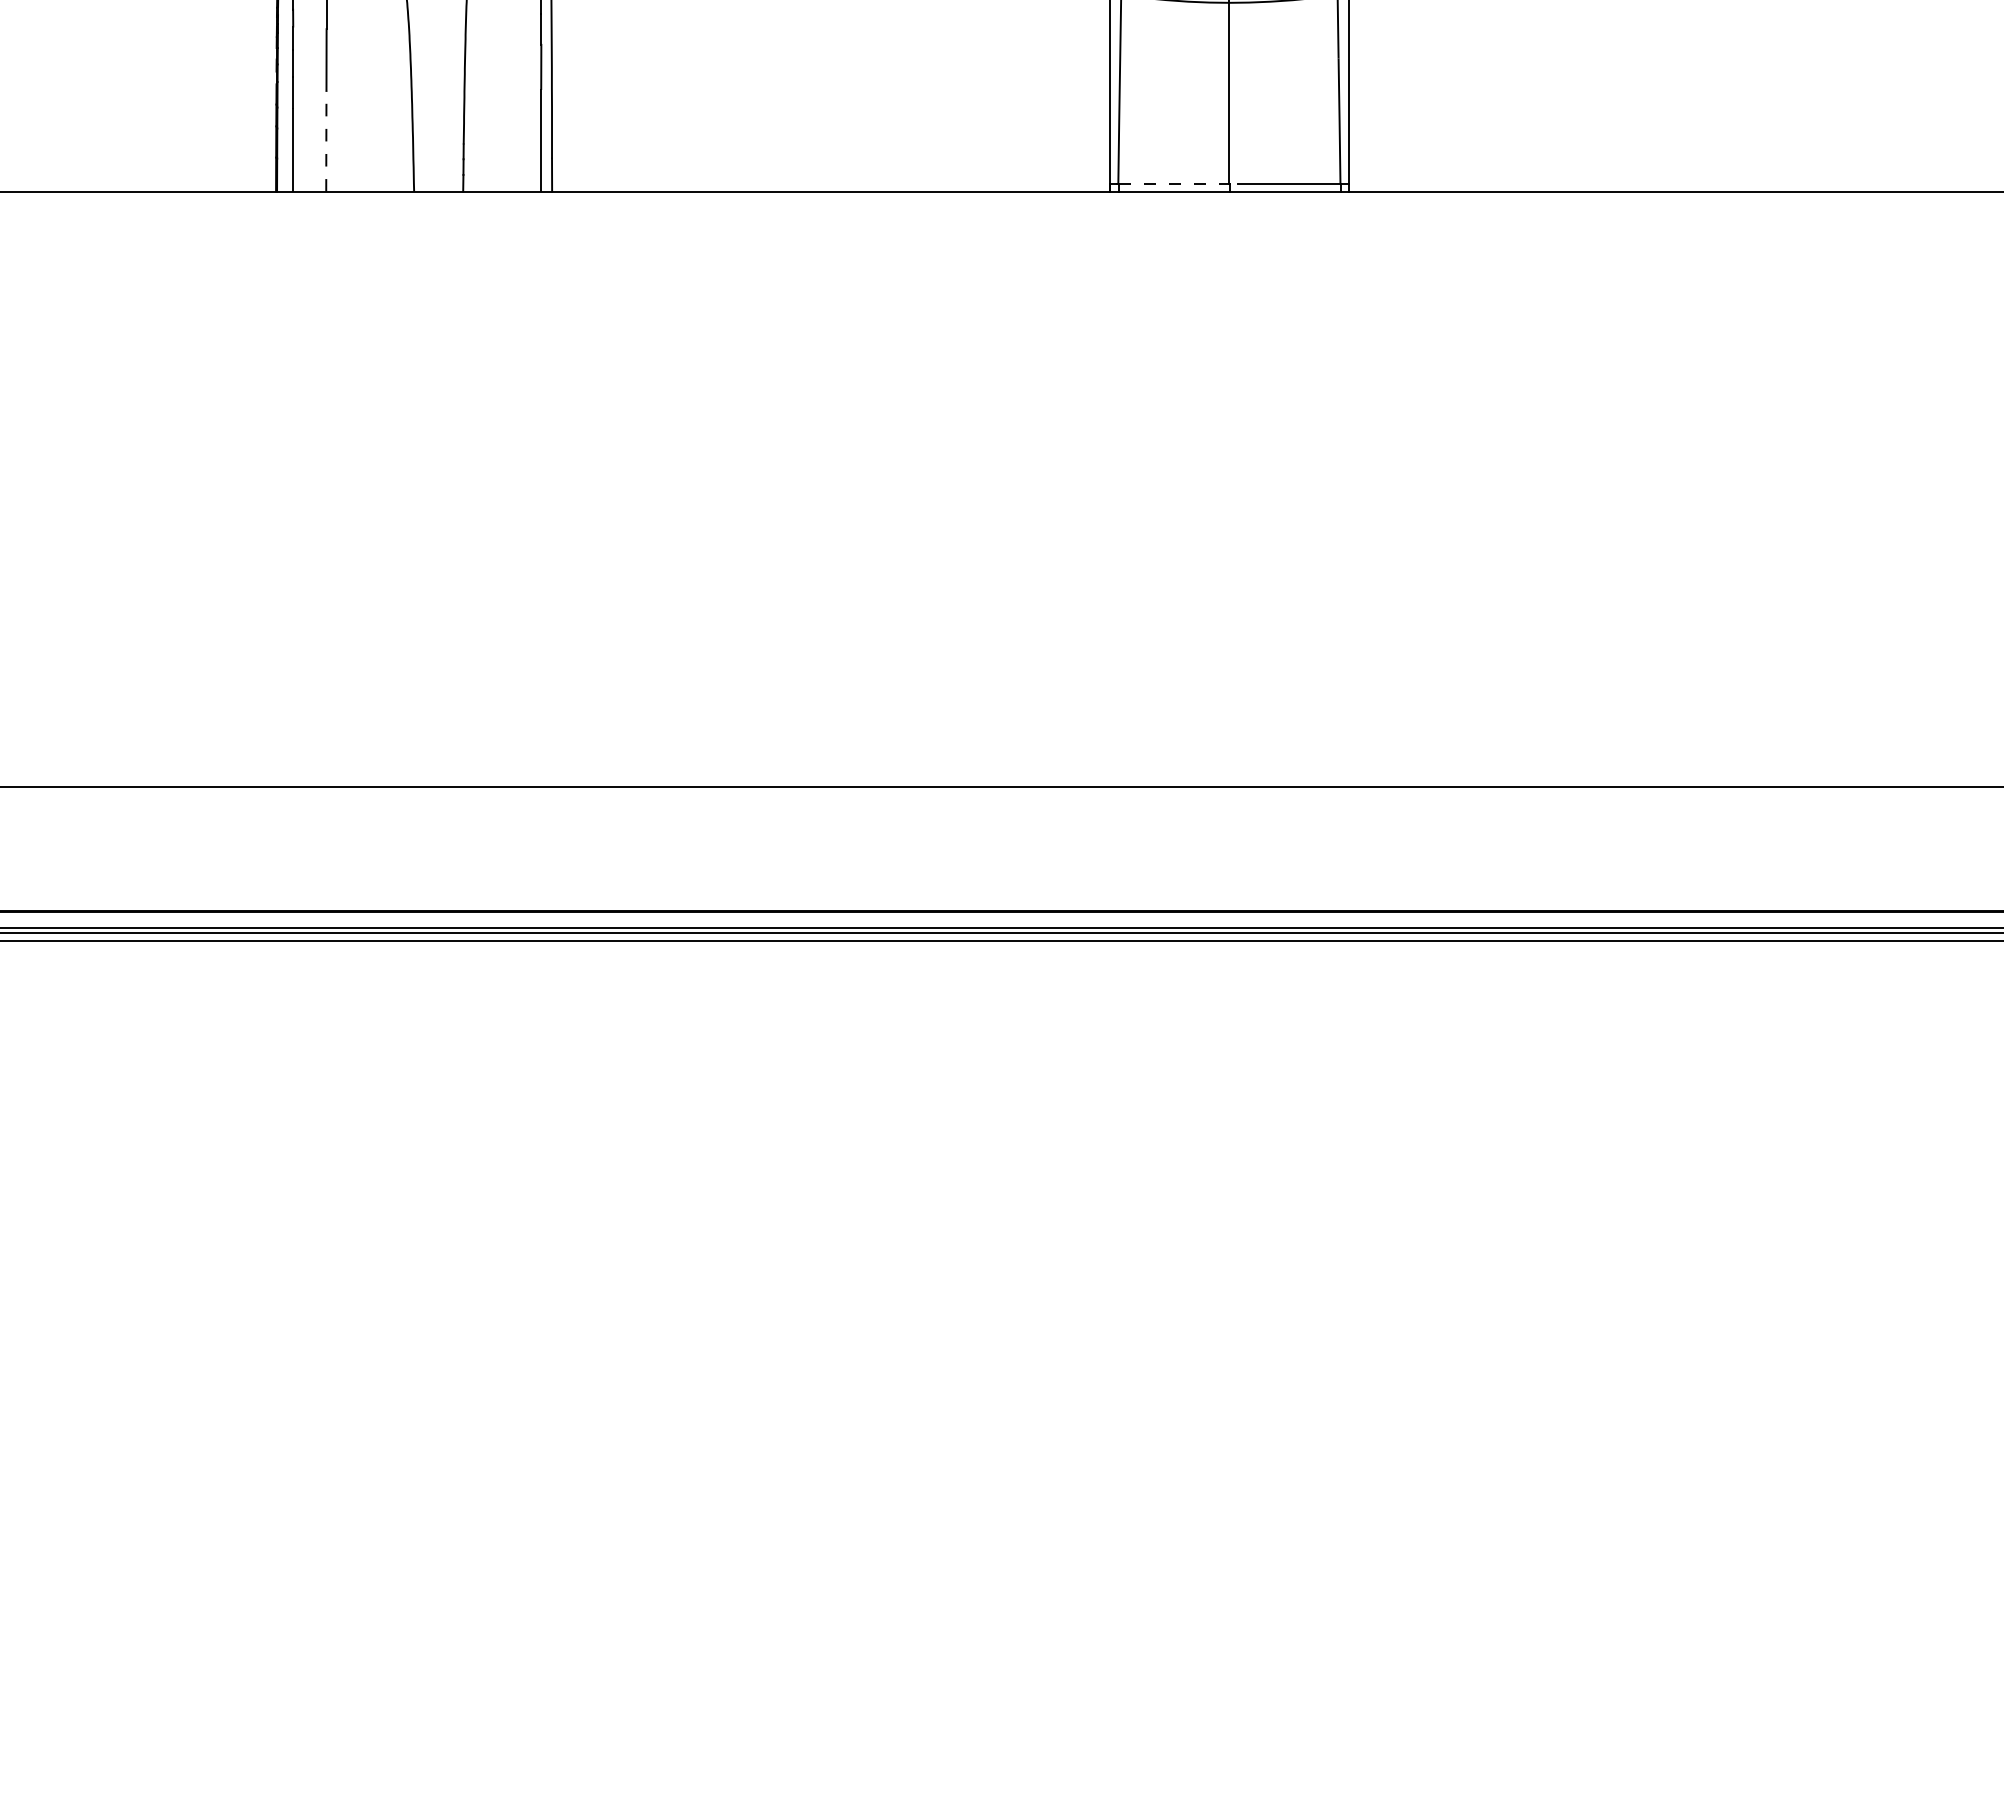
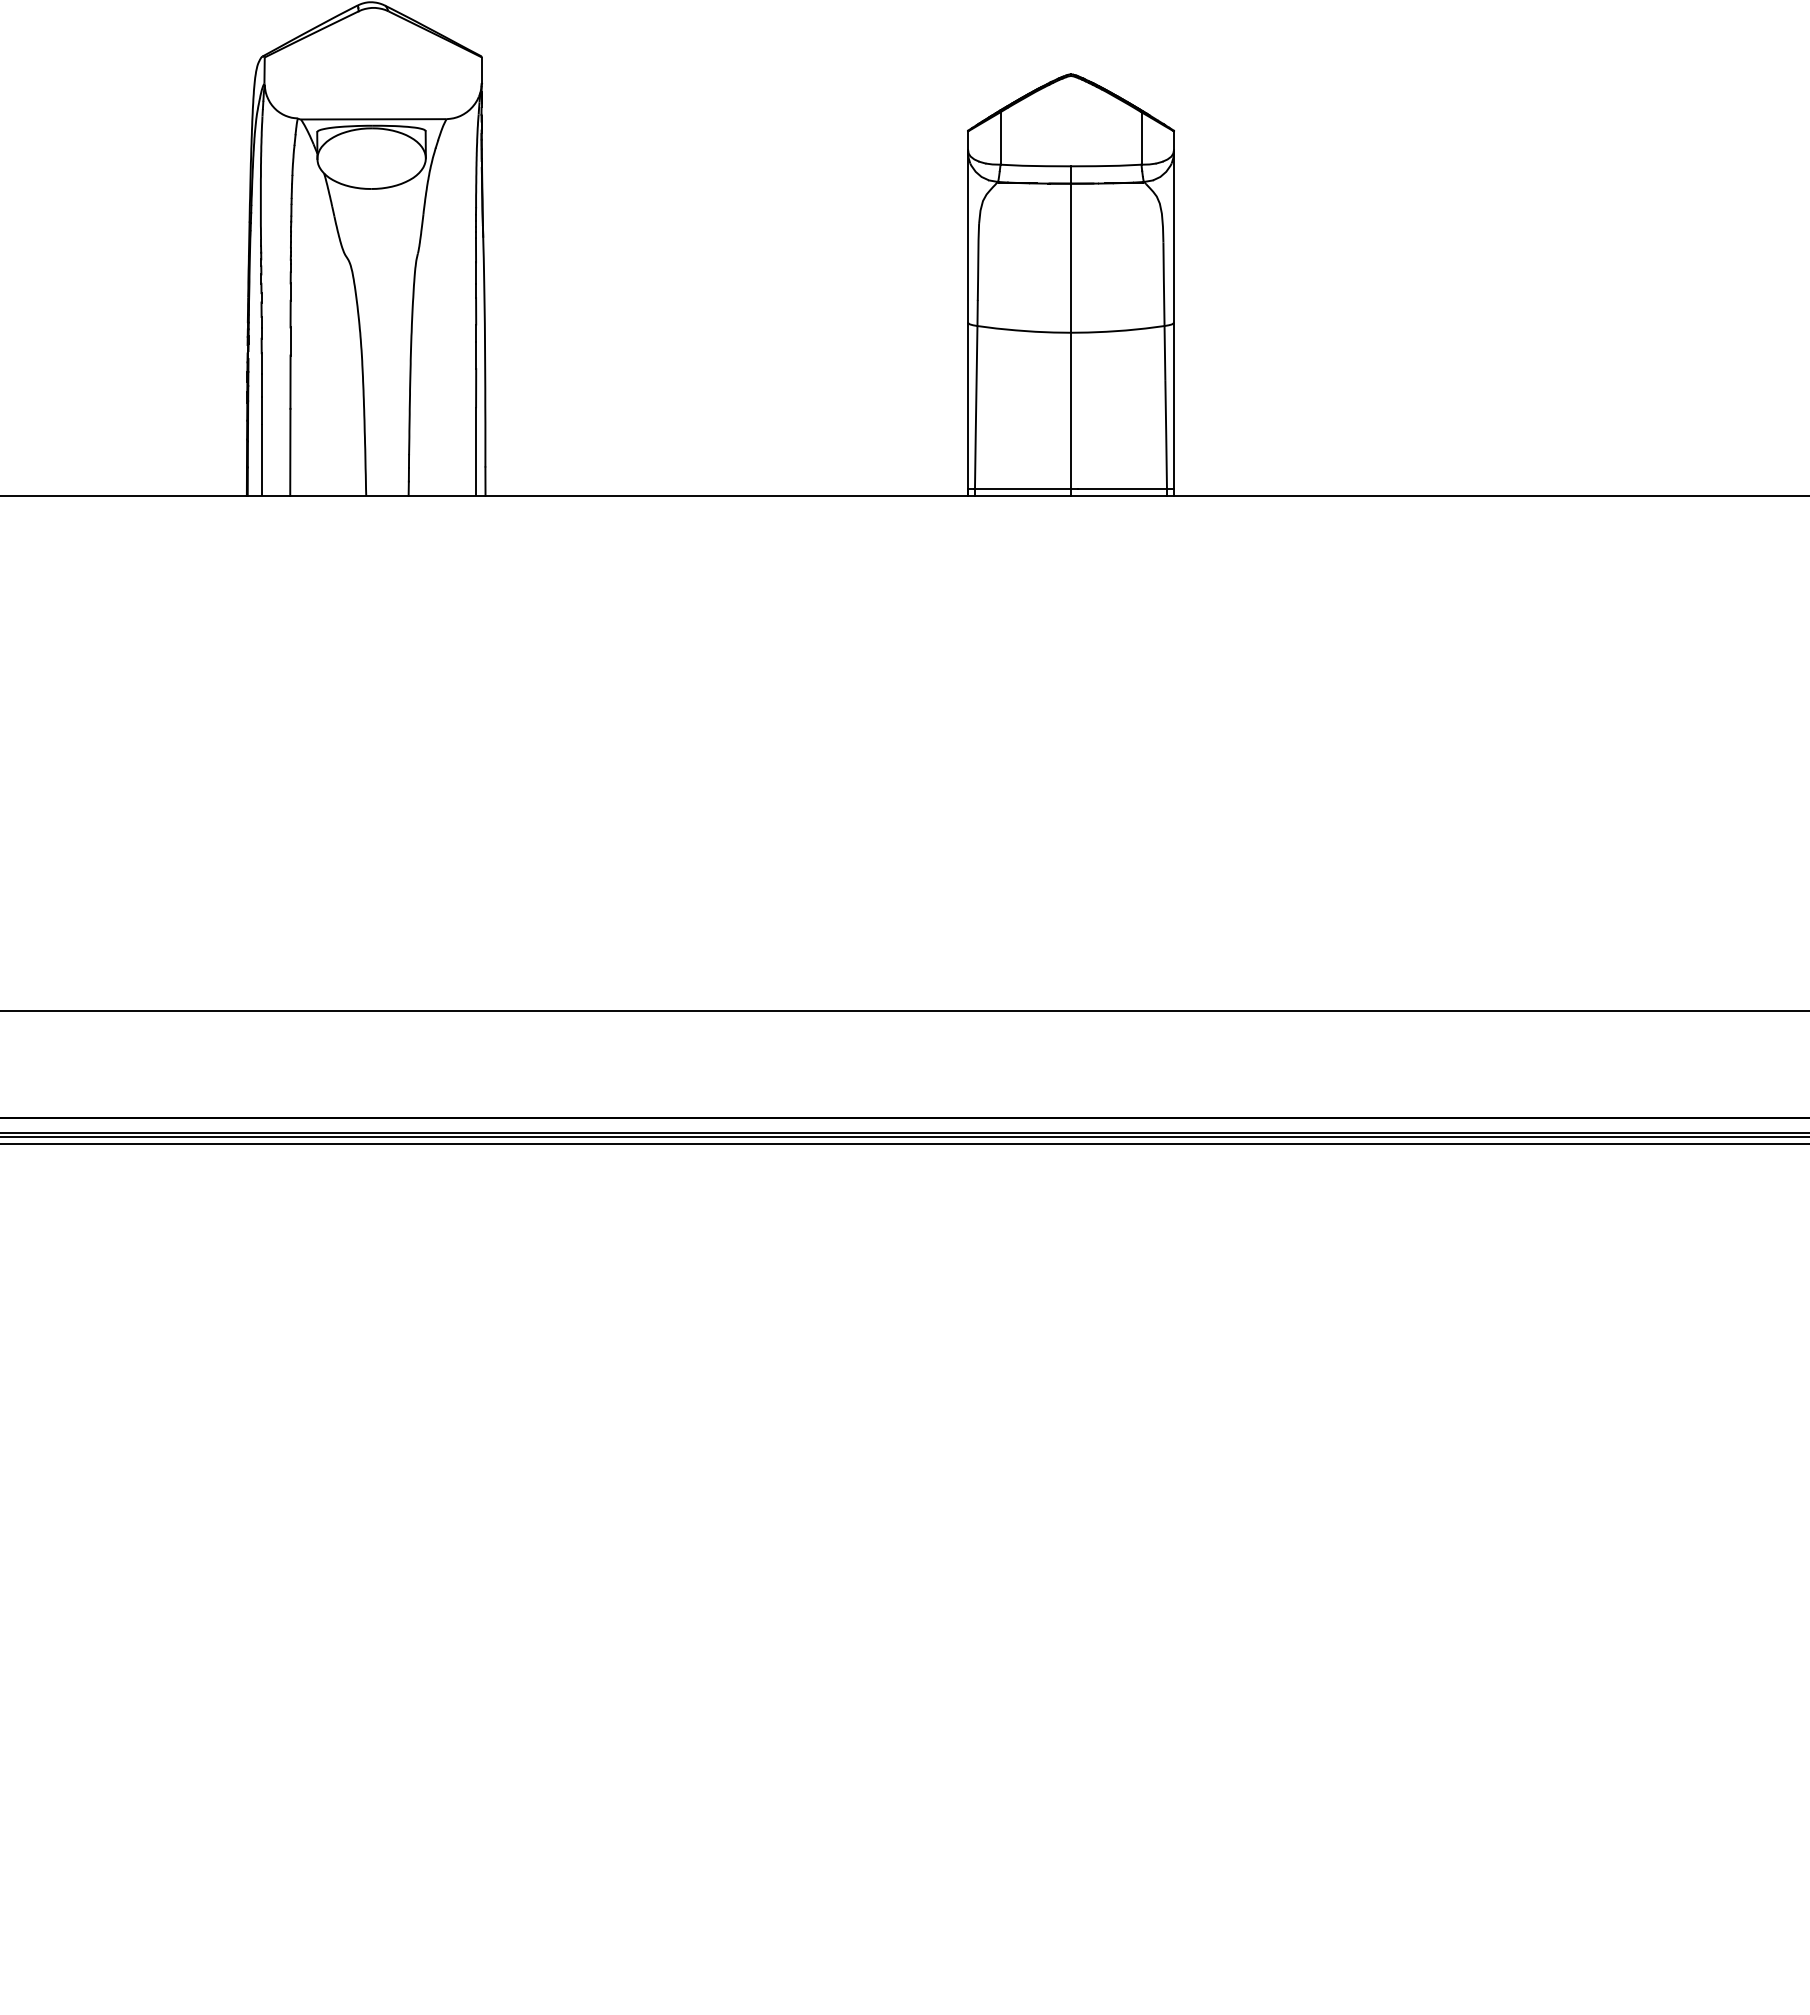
line: (326, 141) -> (290, 452), dashed -> solid
line: (1177, 184) -> (1026, 489), dashed -> solid

